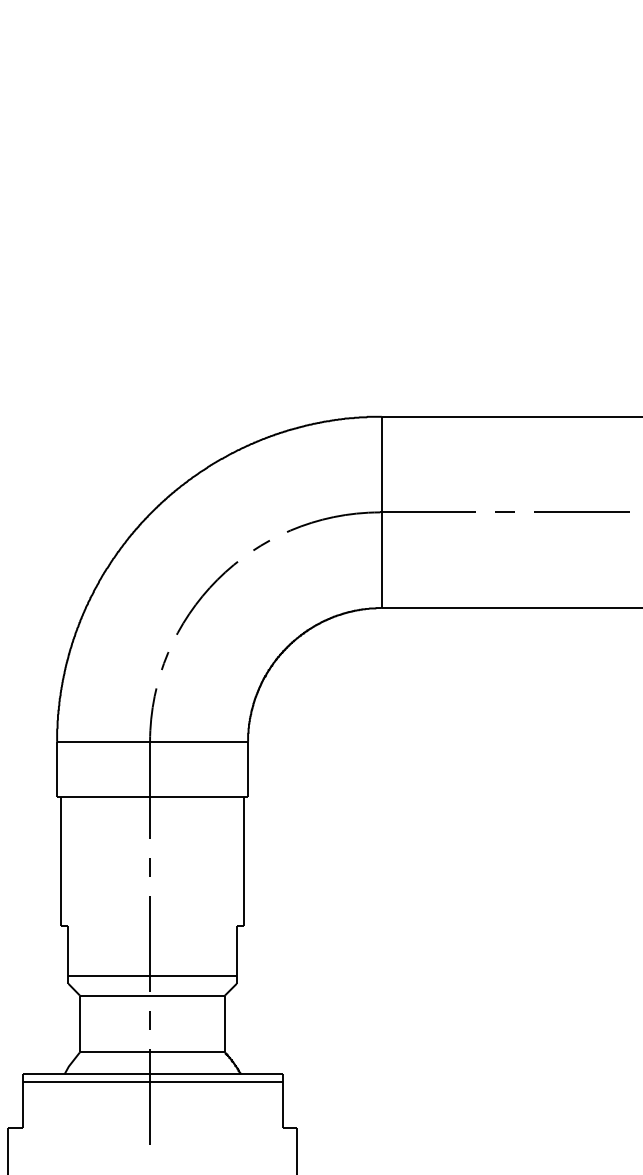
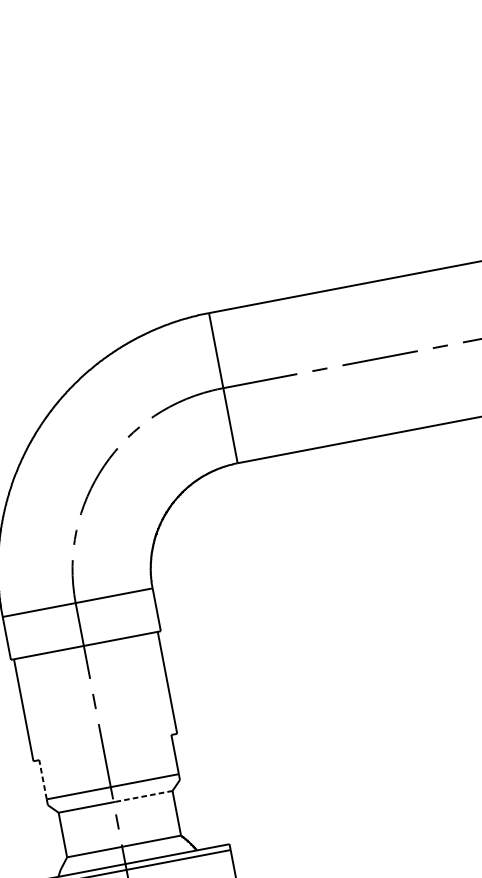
line: (68, 951) -> (43, 779), solid -> dashed
line: (189, 995) -> (144, 796), solid -> dashed

